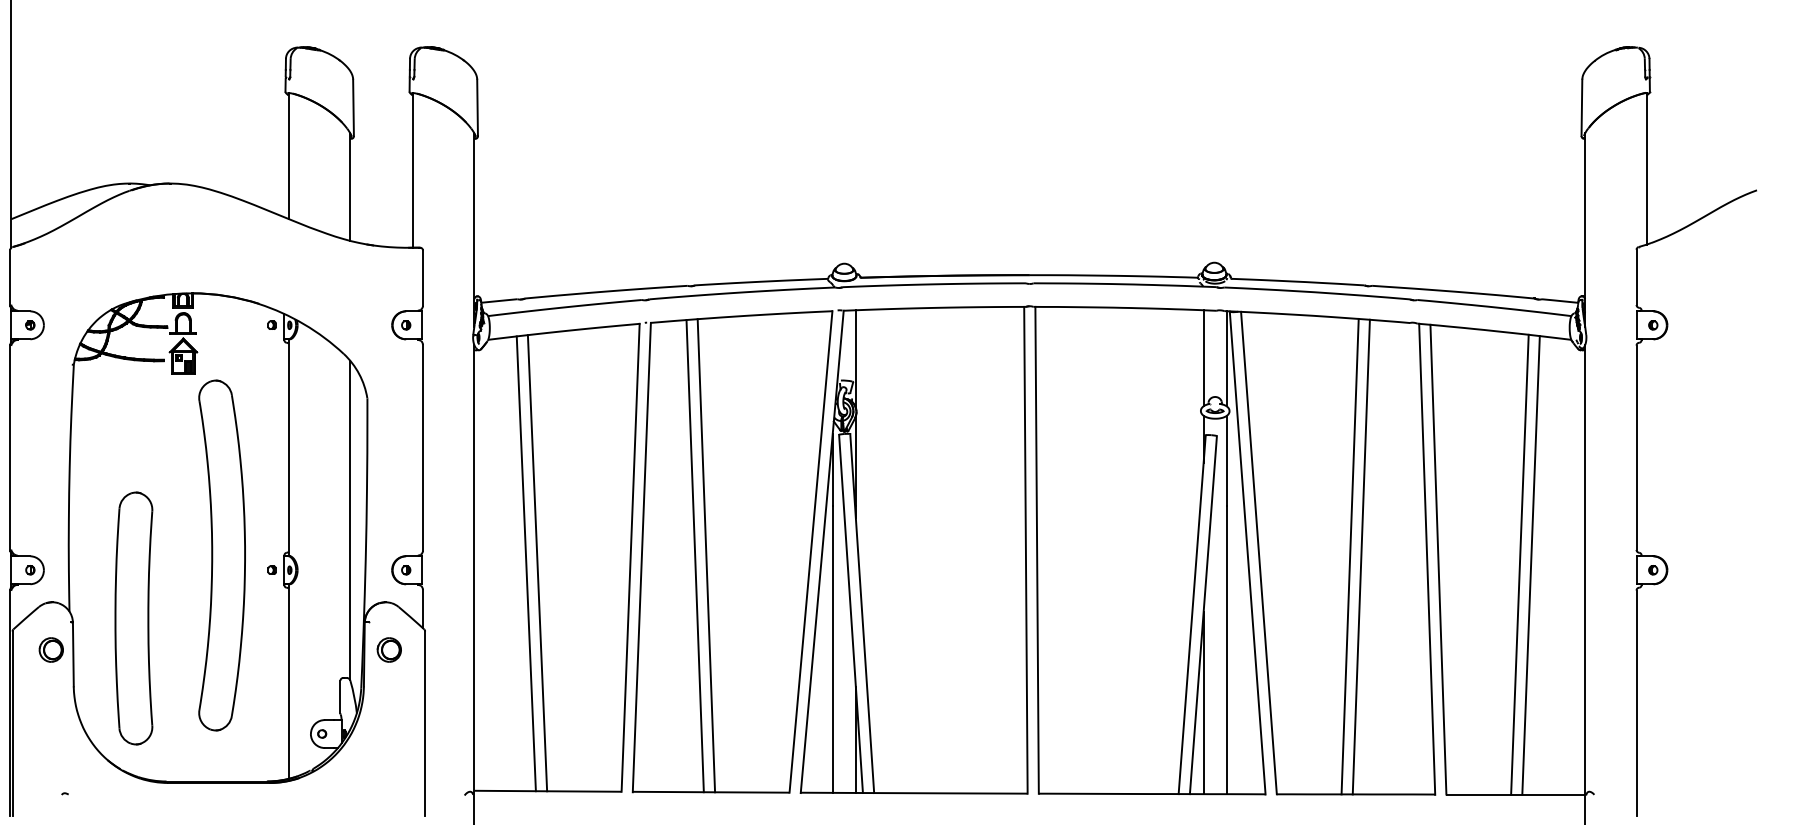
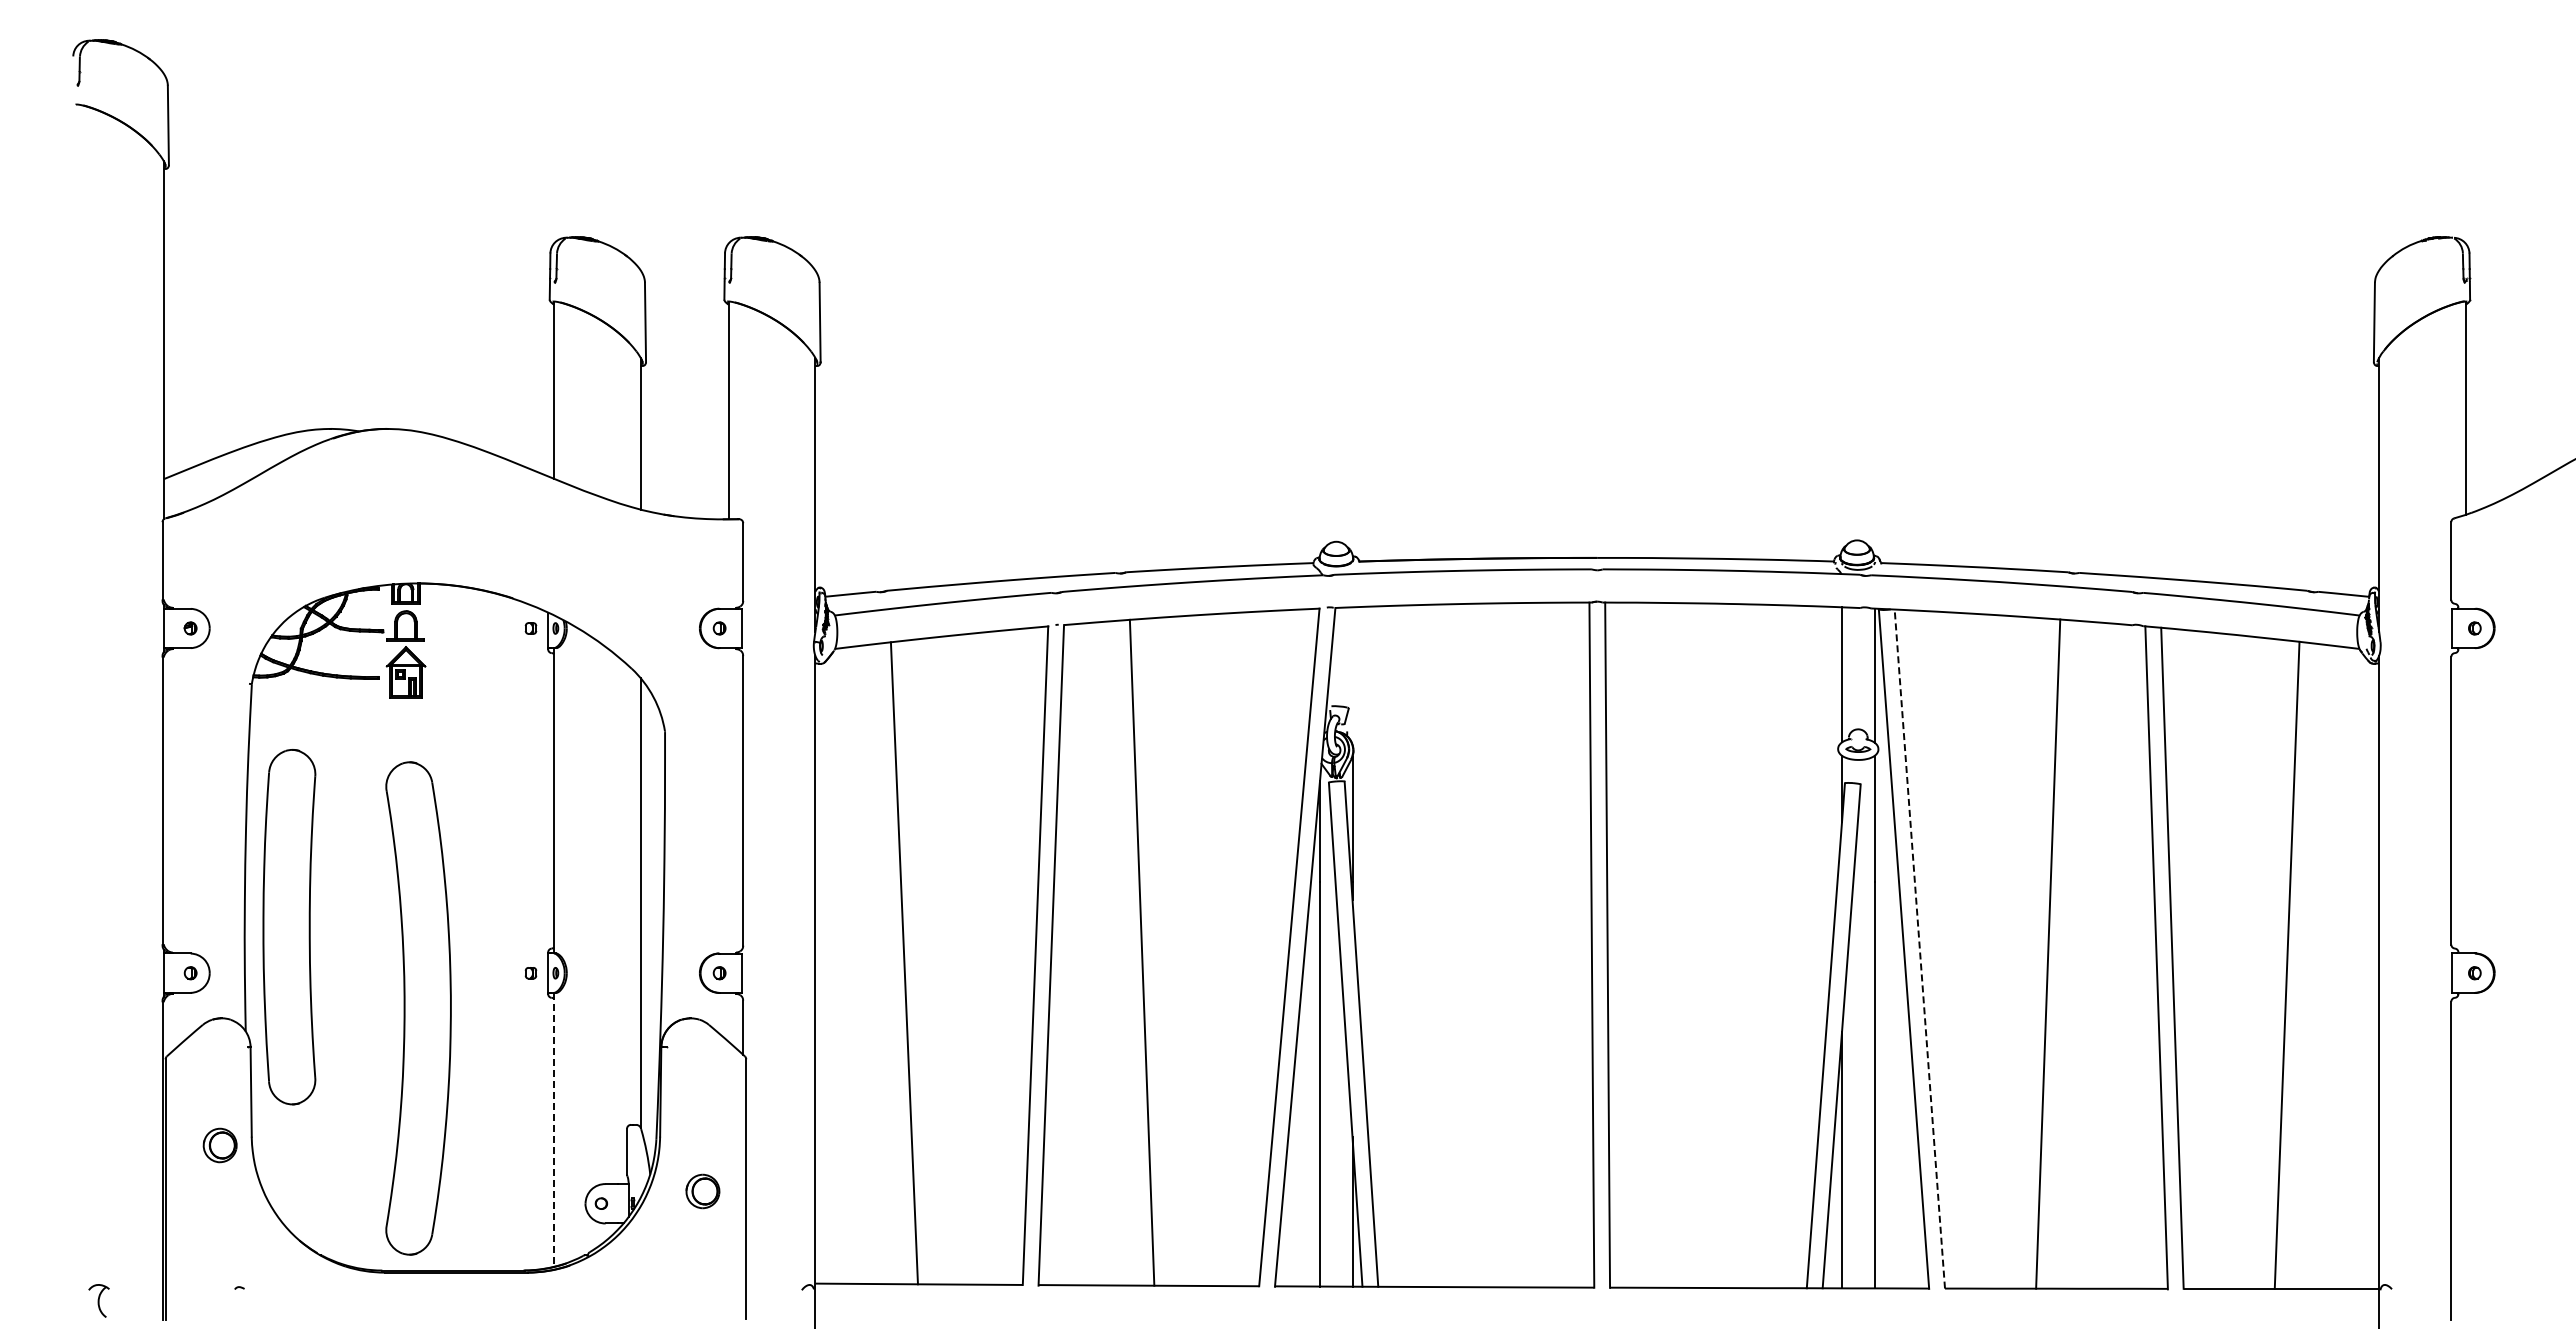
line: (855, 358) -> (1352, 675), removed
line: (1258, 552) -> (1919, 948), solid -> dashed
part: (222, 555) -> (418, 1008), moved
line: (695, 556) -> (1126, 953), removed
line: (1361, 556) -> (2063, 954), removed
line: (526, 564) -> (888, 964), removed
line: (1530, 564) -> (2302, 965), removed
part: (133, 618) -> (289, 927), moved
part: (50, 650) -> (219, 1145), moved
part: (389, 650) -> (702, 1191), moved
line: (288, 681) -> (554, 1129), solid -> dashed

